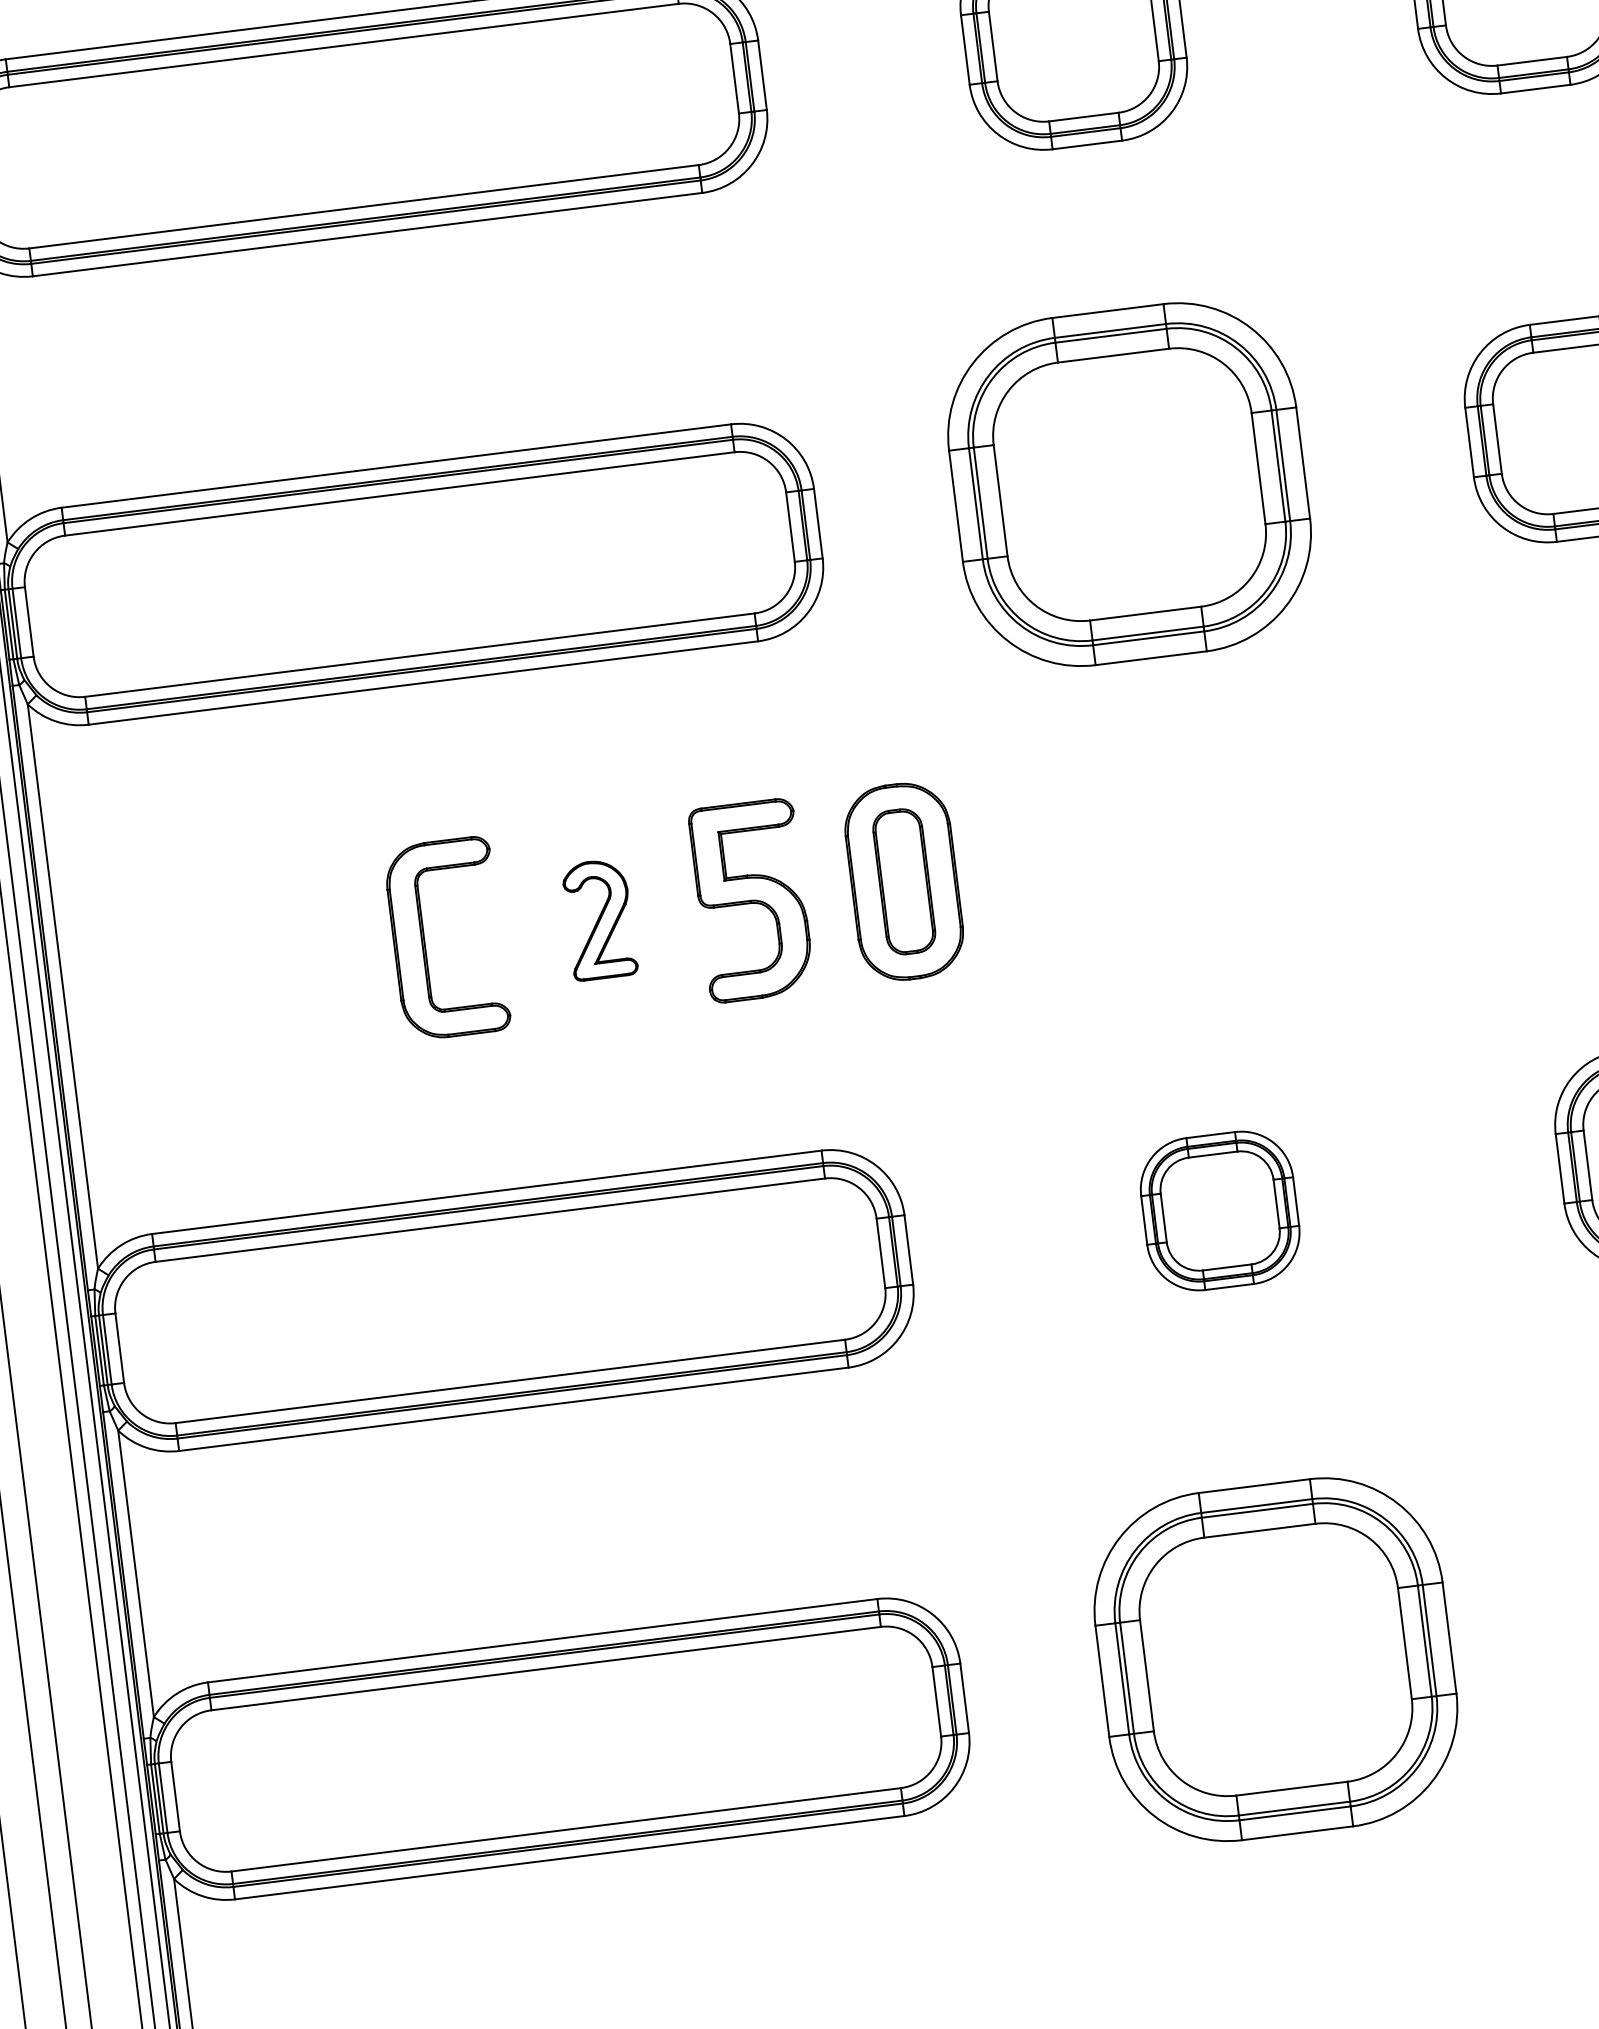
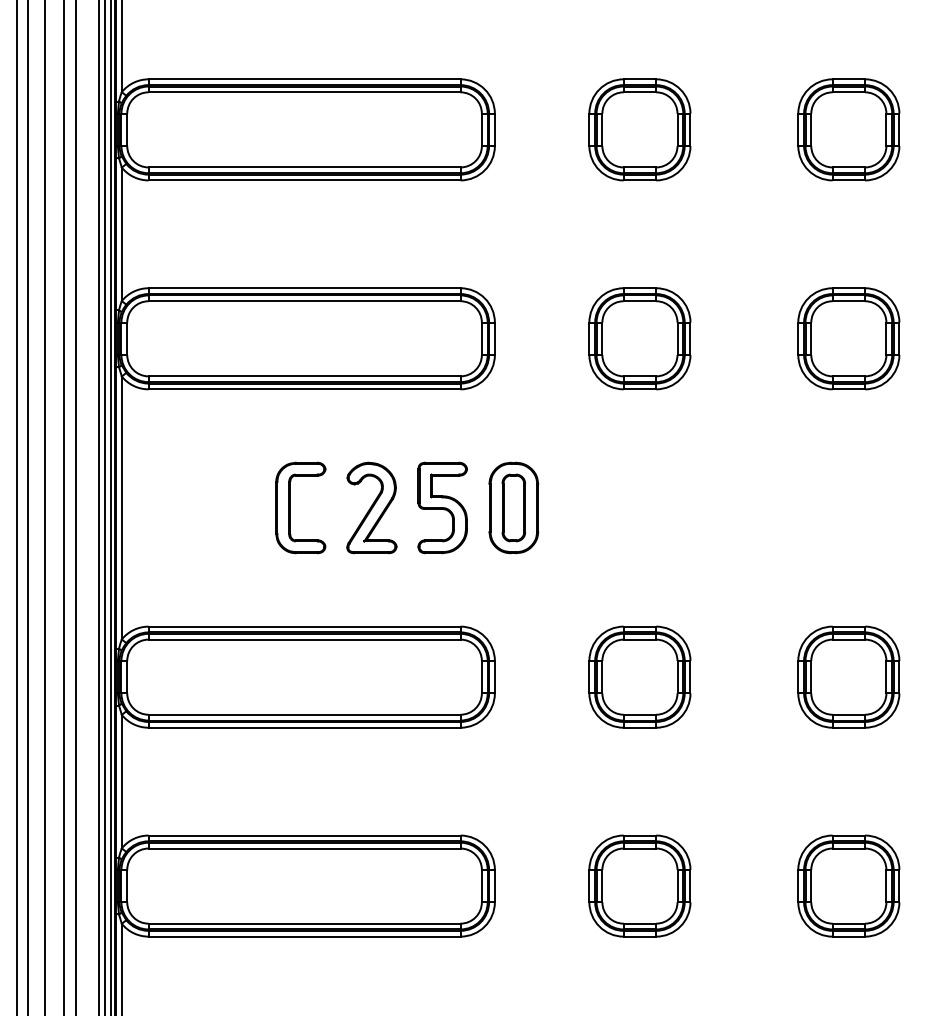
part: (1128, 484) -> (639, 338), size x0.62
part: (598, 918) -> (371, 507), size x1.67
part: (1219, 1209) -> (639, 676), size x1.43
part: (1274, 1658) -> (639, 885), size x0.62

